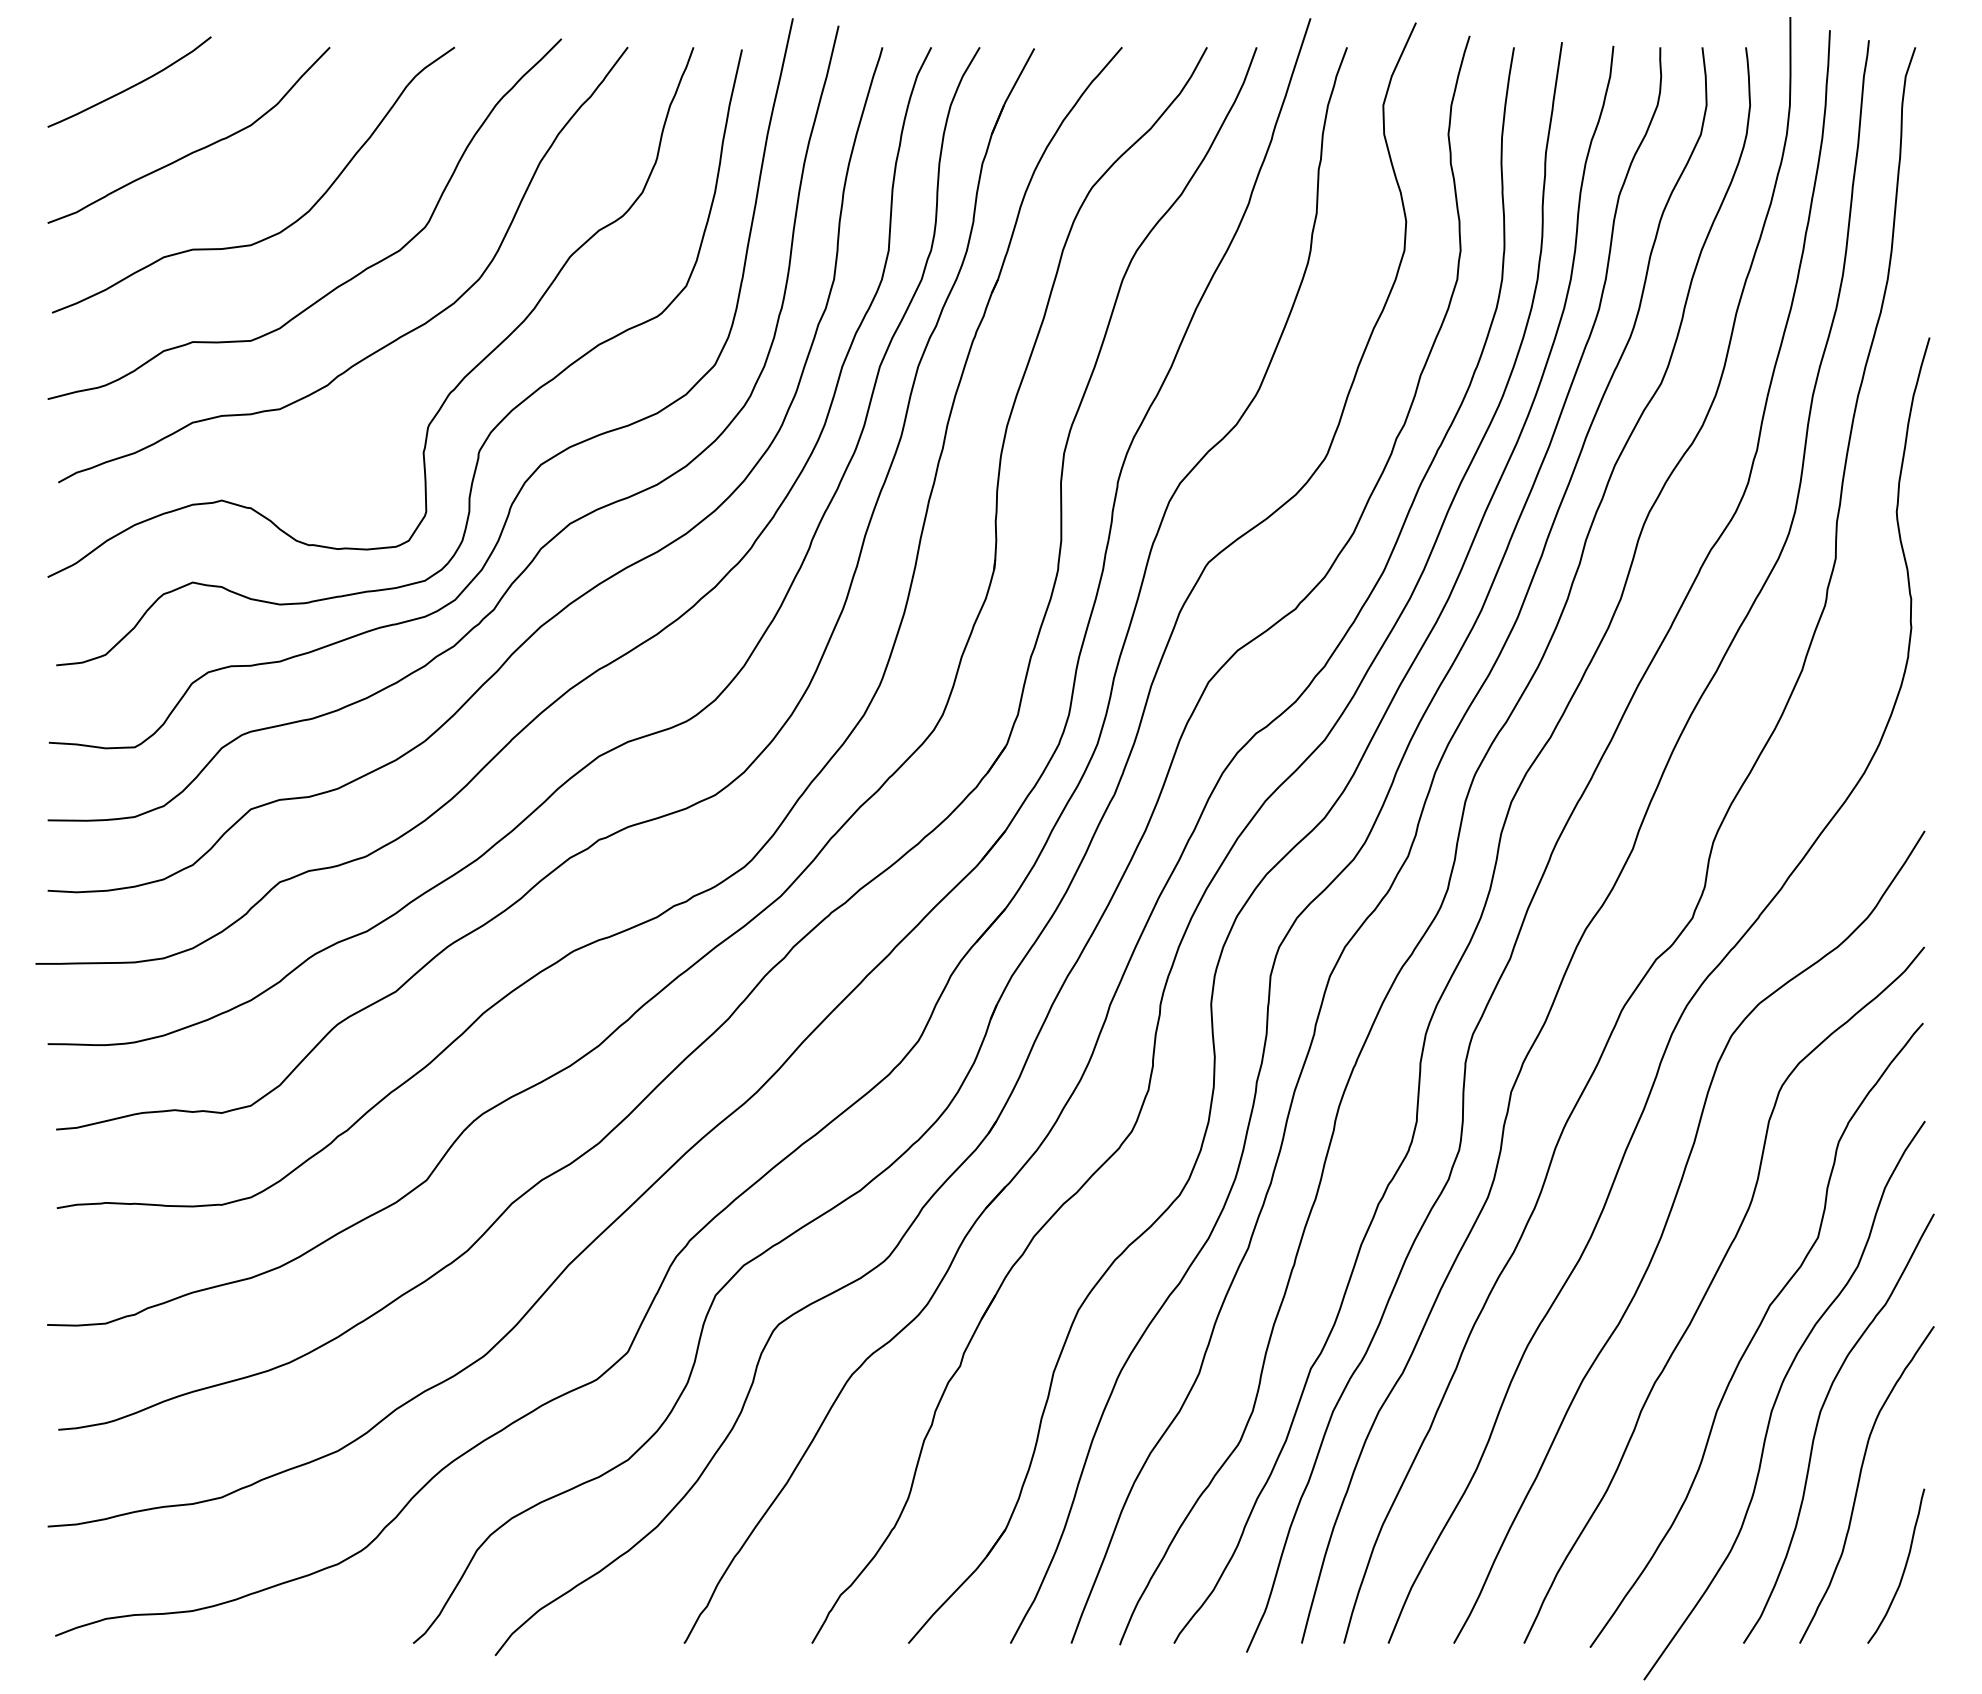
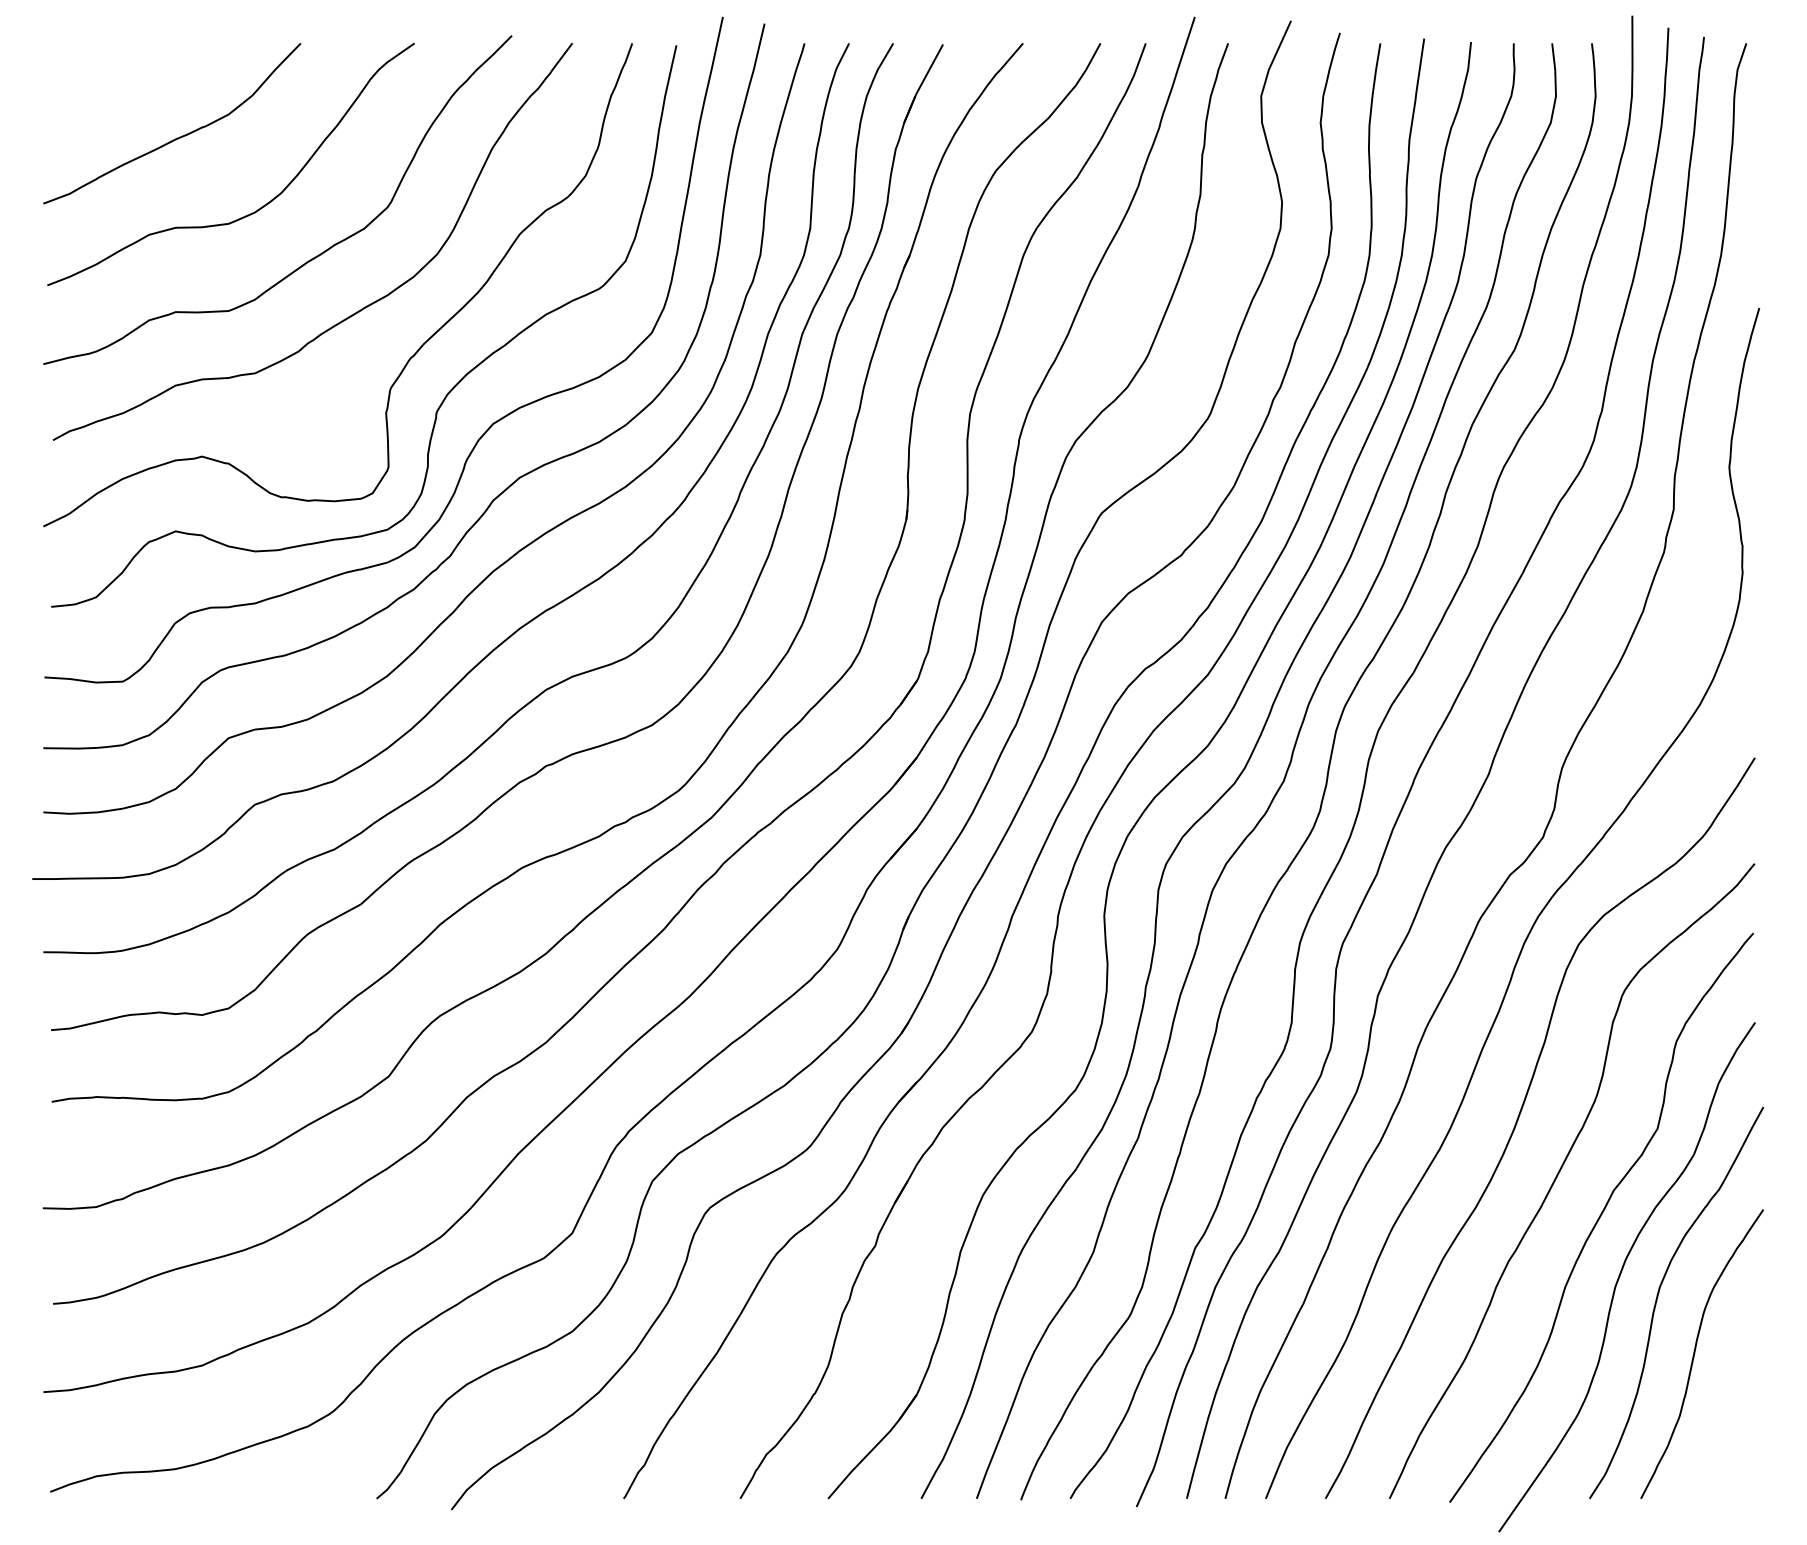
curve: (132, 85) -> (120, 78), removed
curve: (1904, 1566) -> (1736, 1428), removed

